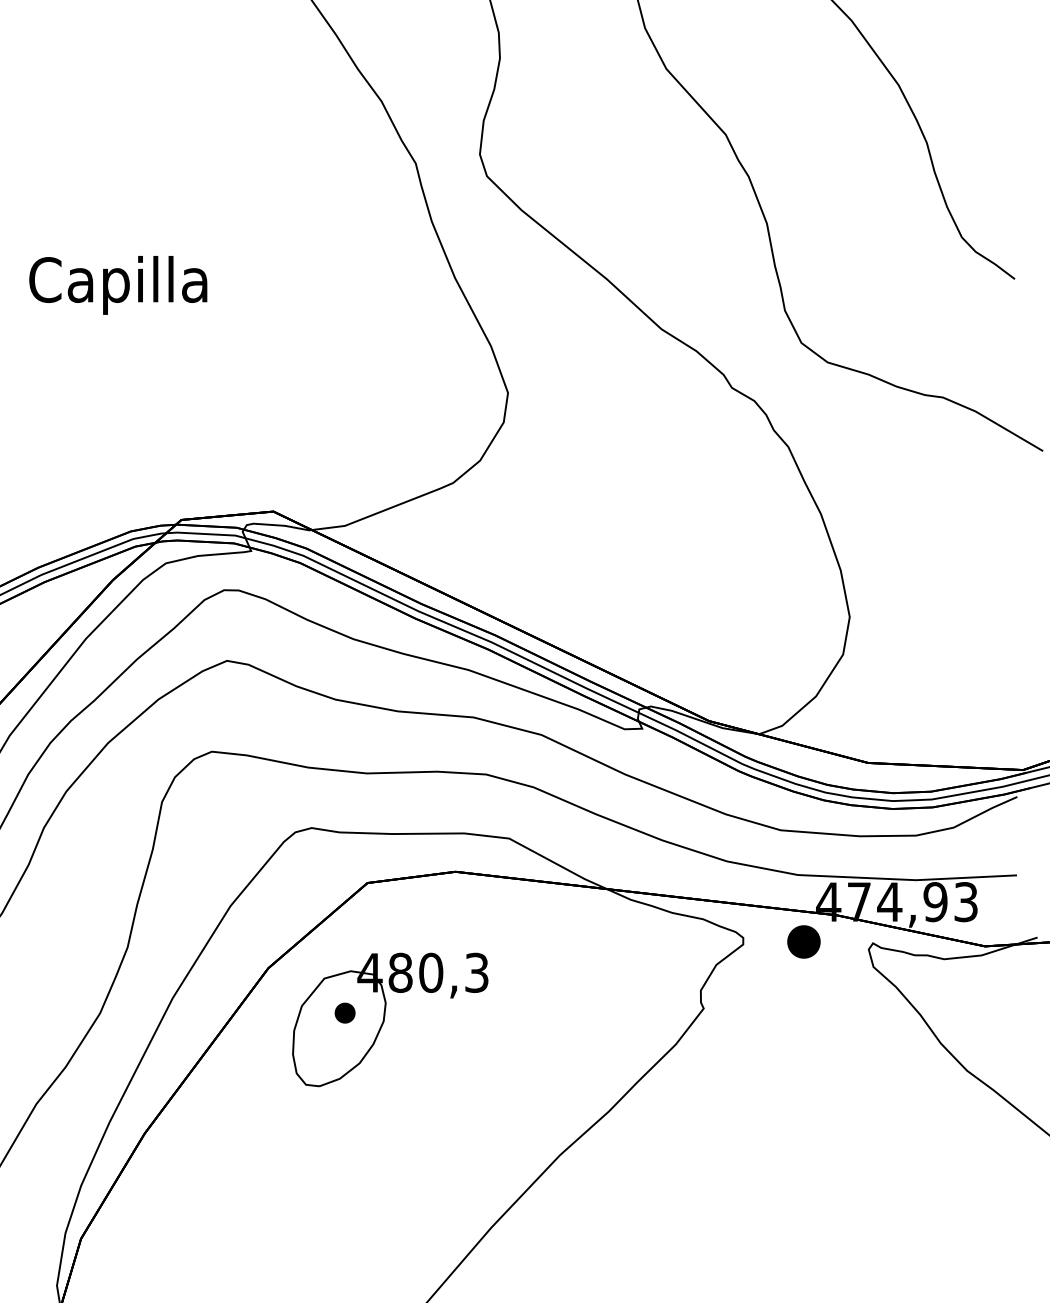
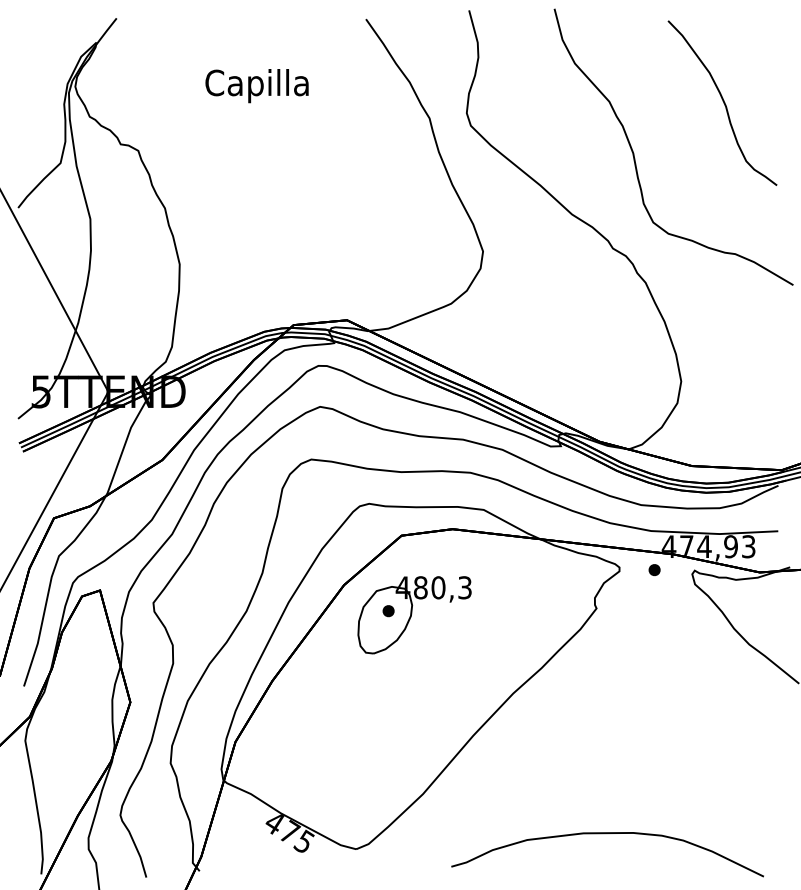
text: (117, 286) -> (256, 86), moved
part: (803, 943) -> (654, 570), size x0.62

